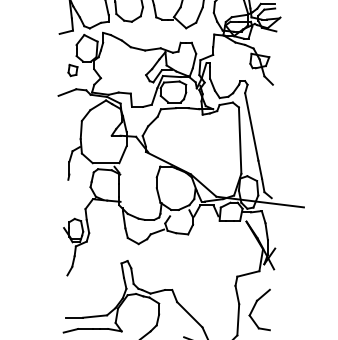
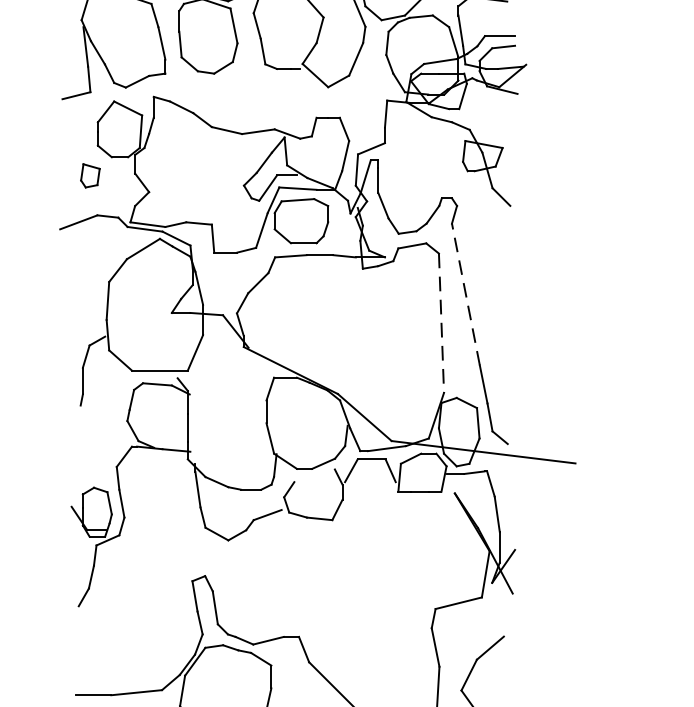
line: (251, 126) -> (465, 293), solid -> dashed
line: (240, 141) -> (442, 325), solid -> dashed

